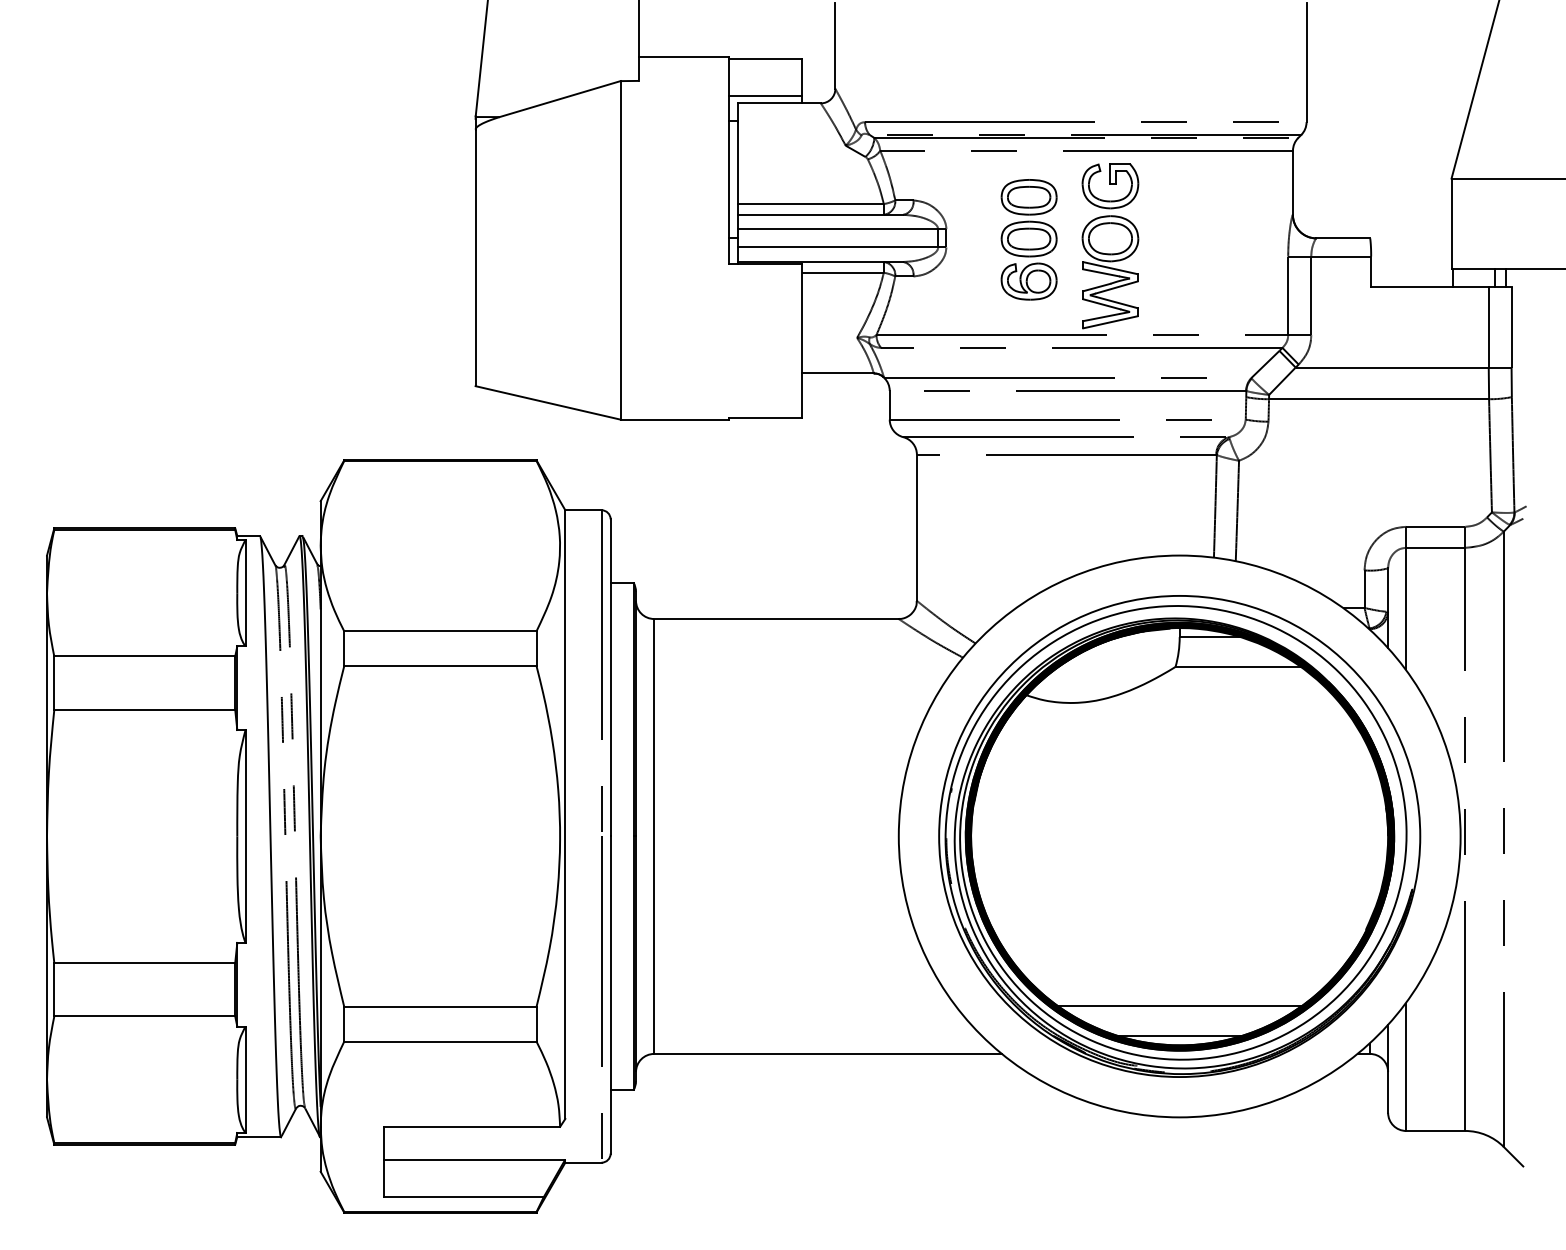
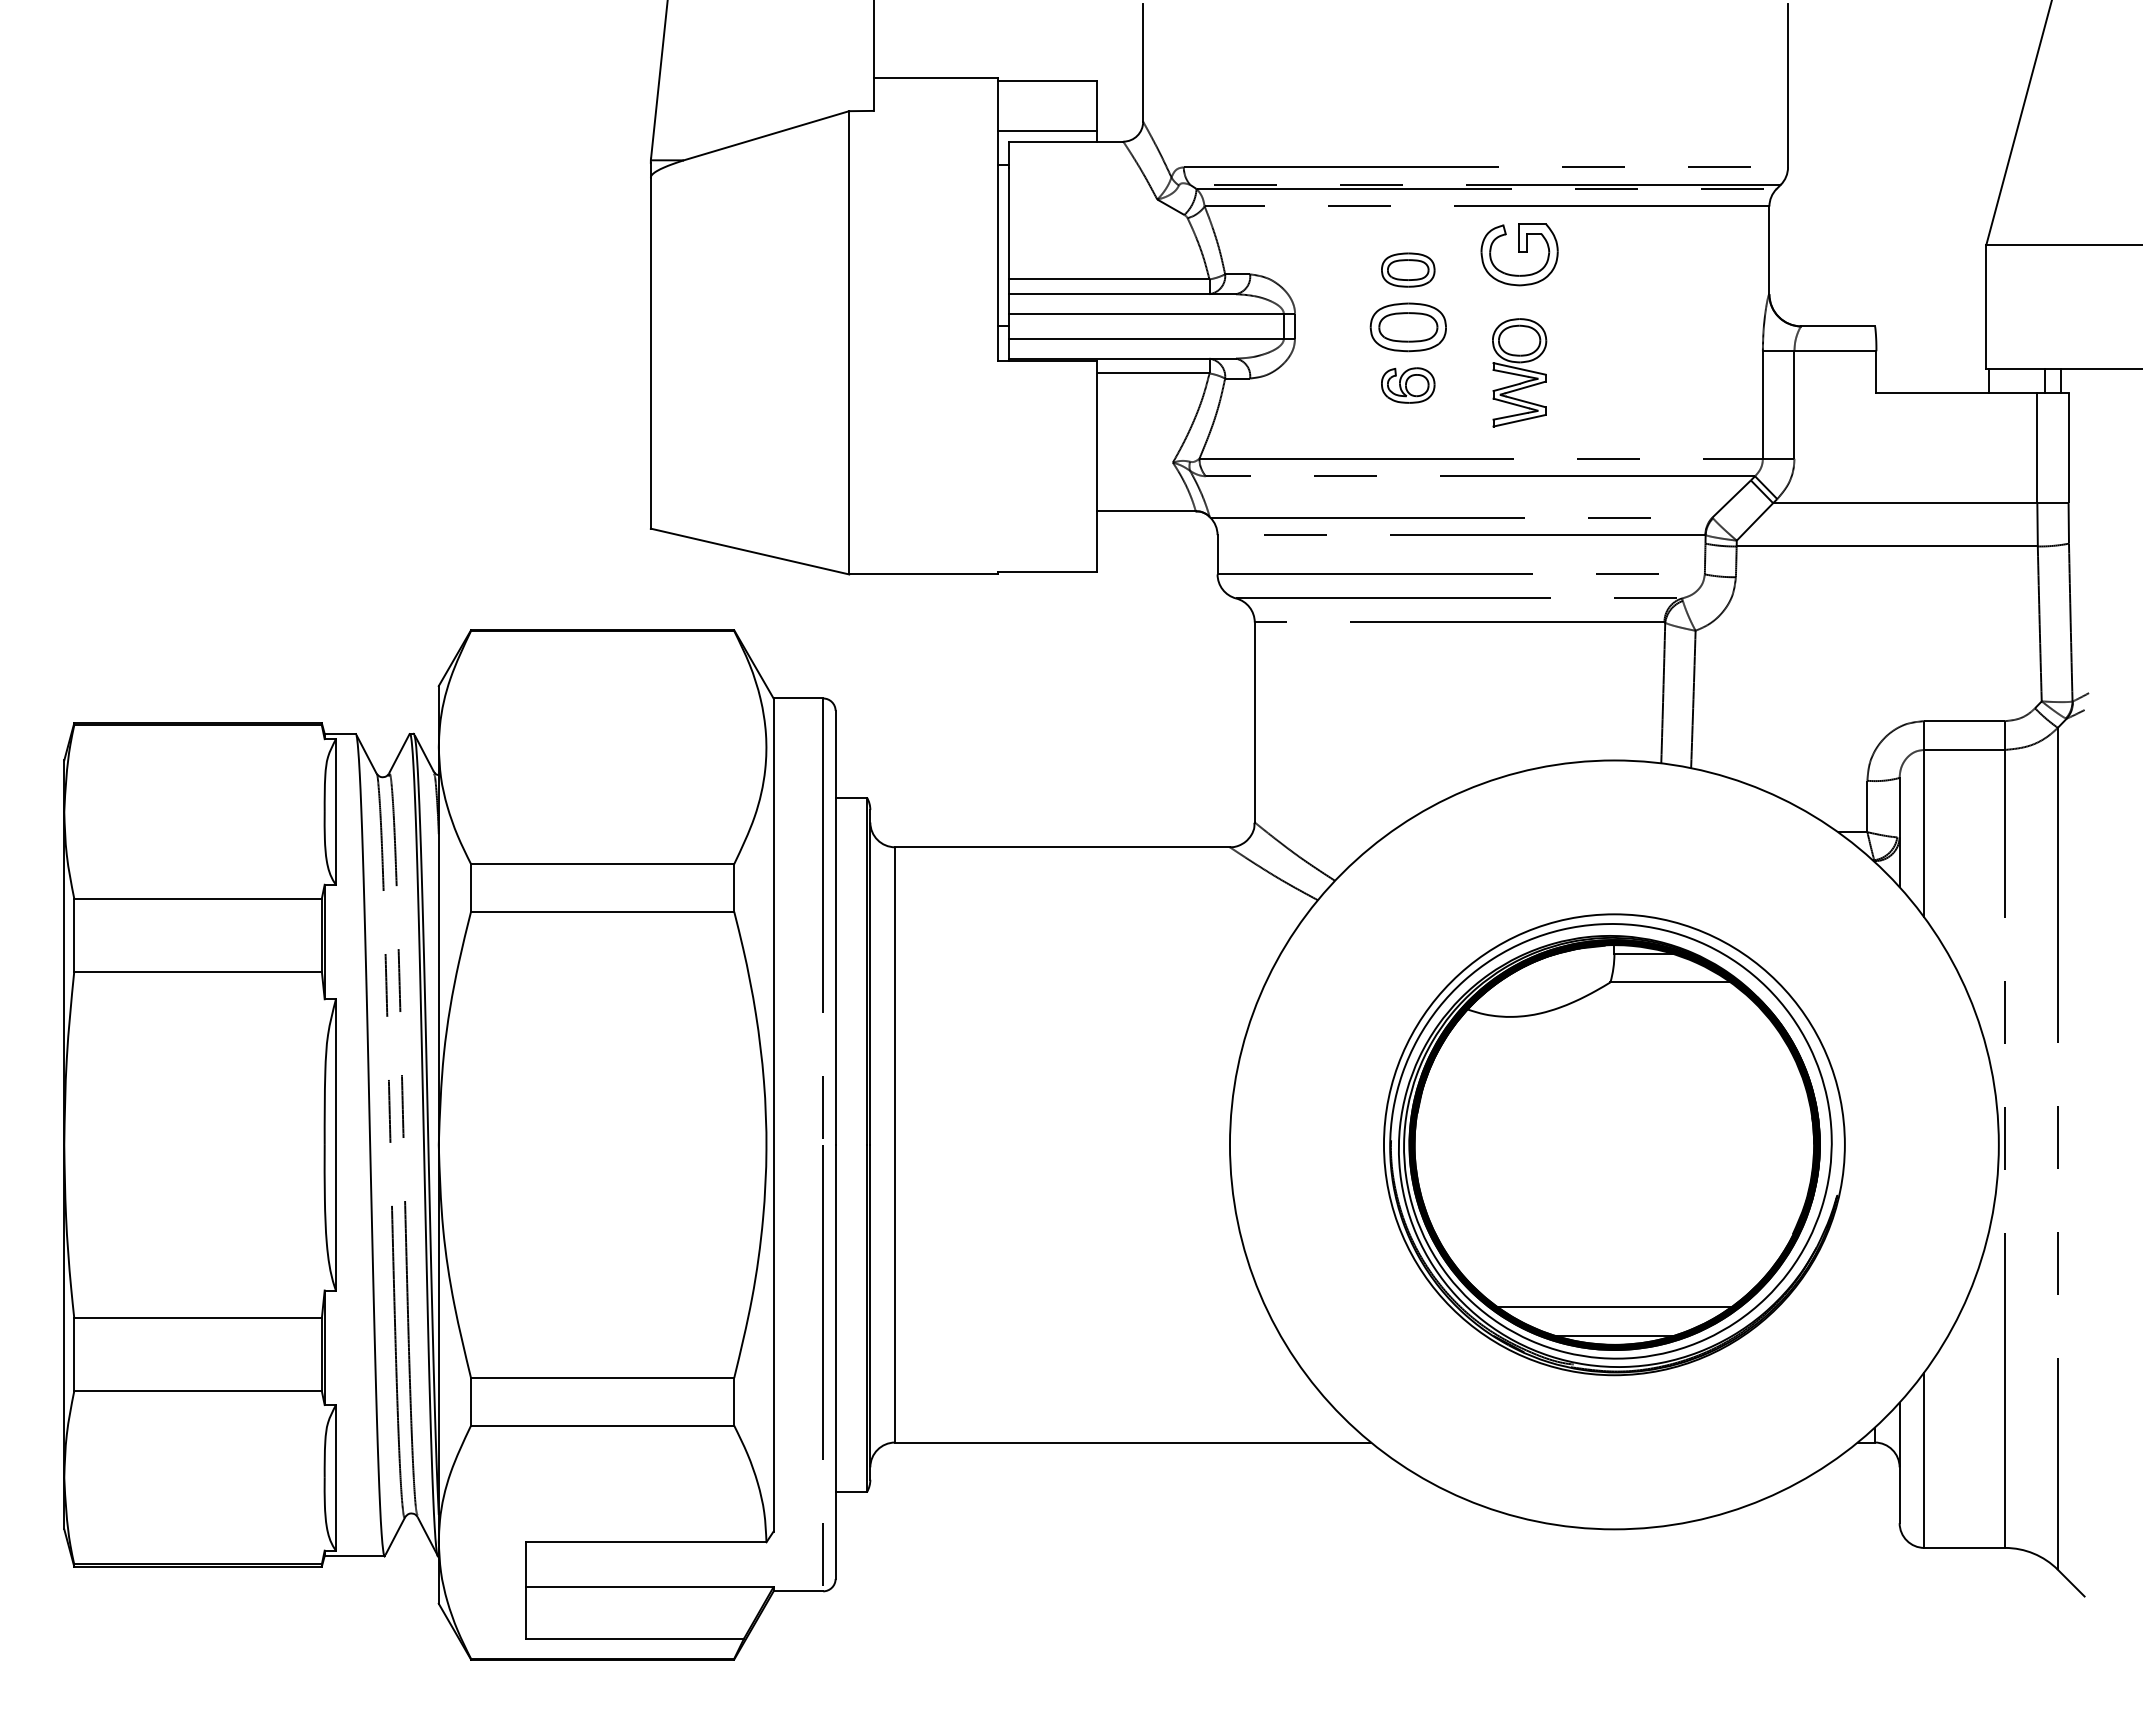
part: (1028, 196) -> (1407, 269), size x0.7
part: (1110, 272) -> (1519, 372), size x0.7
part: (1028, 281) -> (1407, 385), size x0.7
part: (1179, 836) -> (1614, 1144), size x0.7

